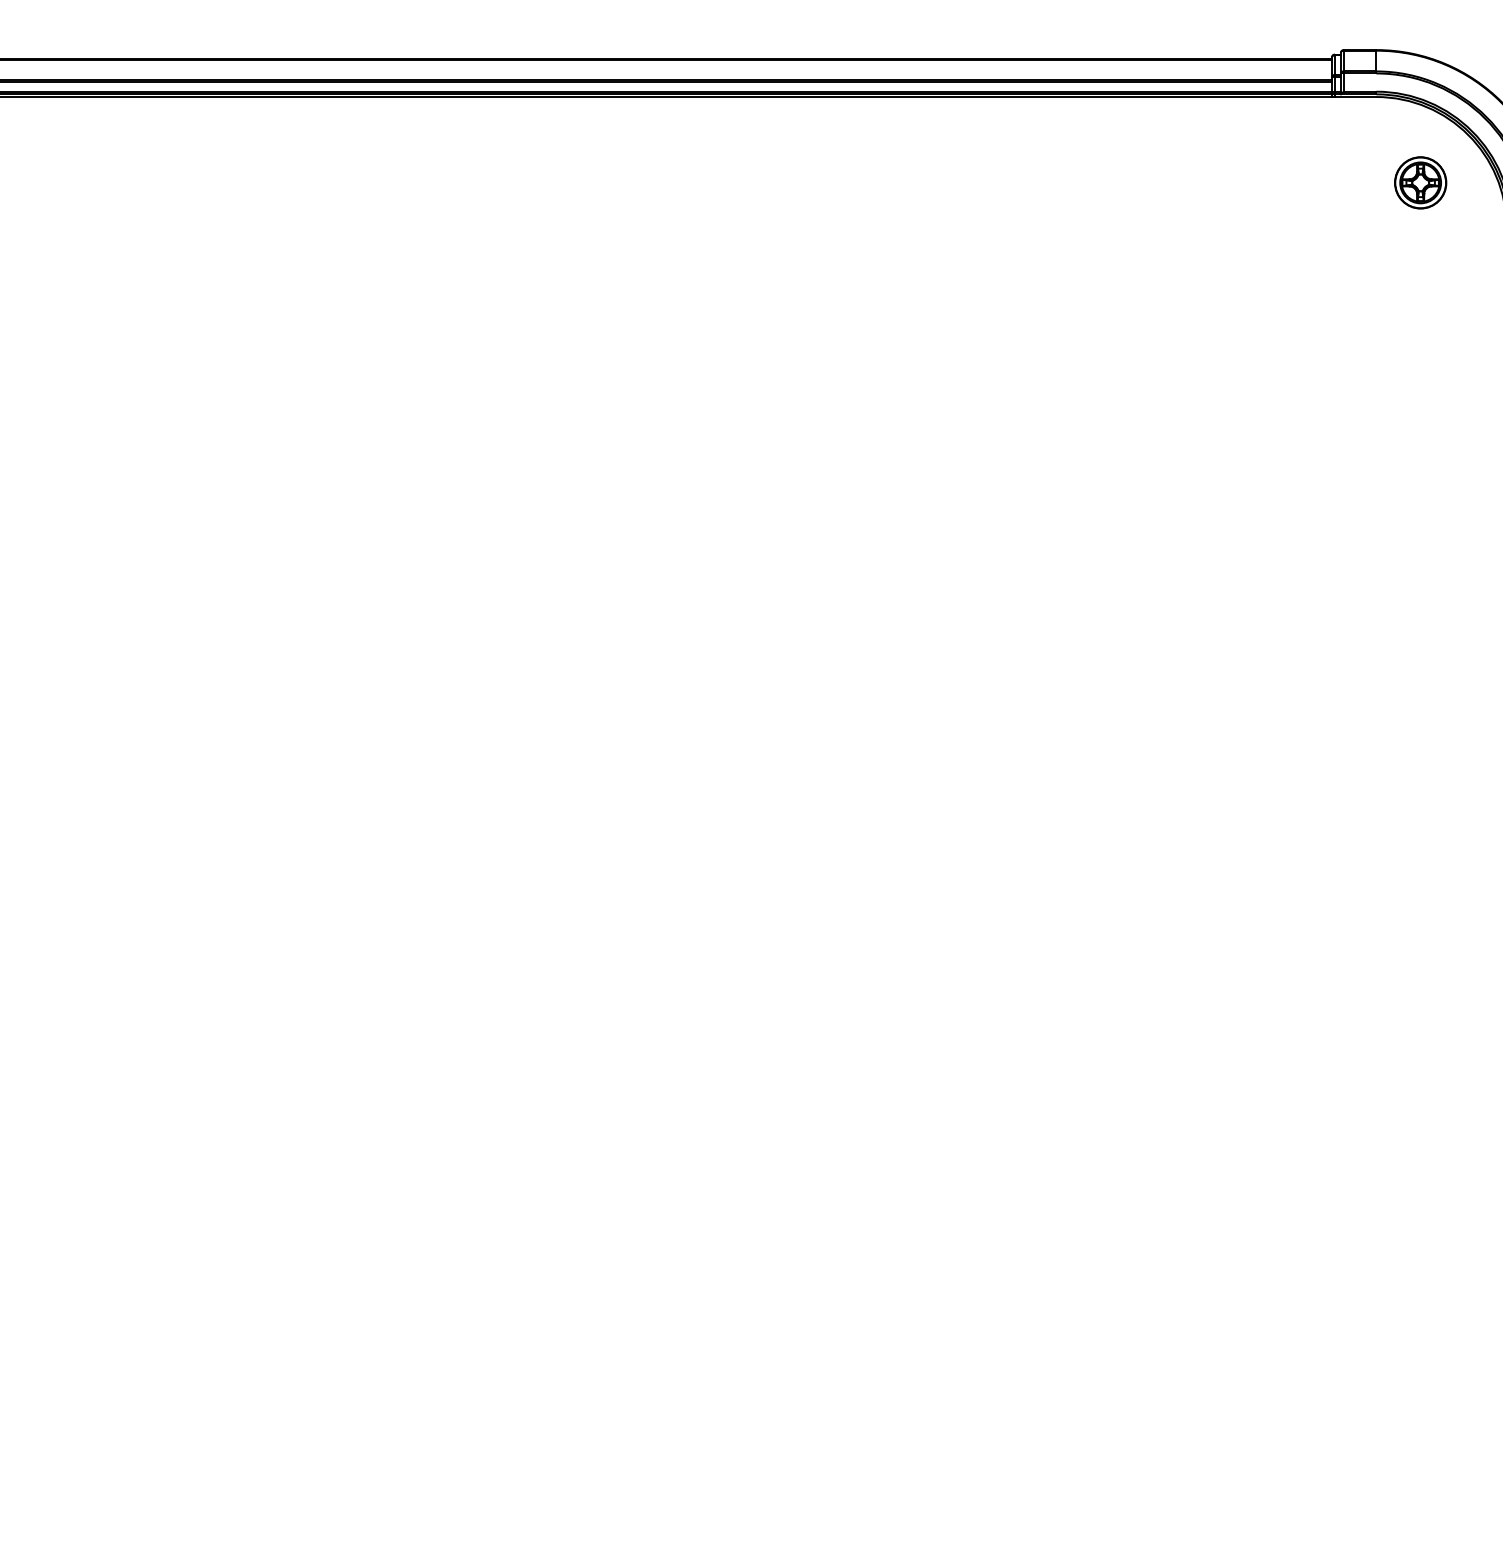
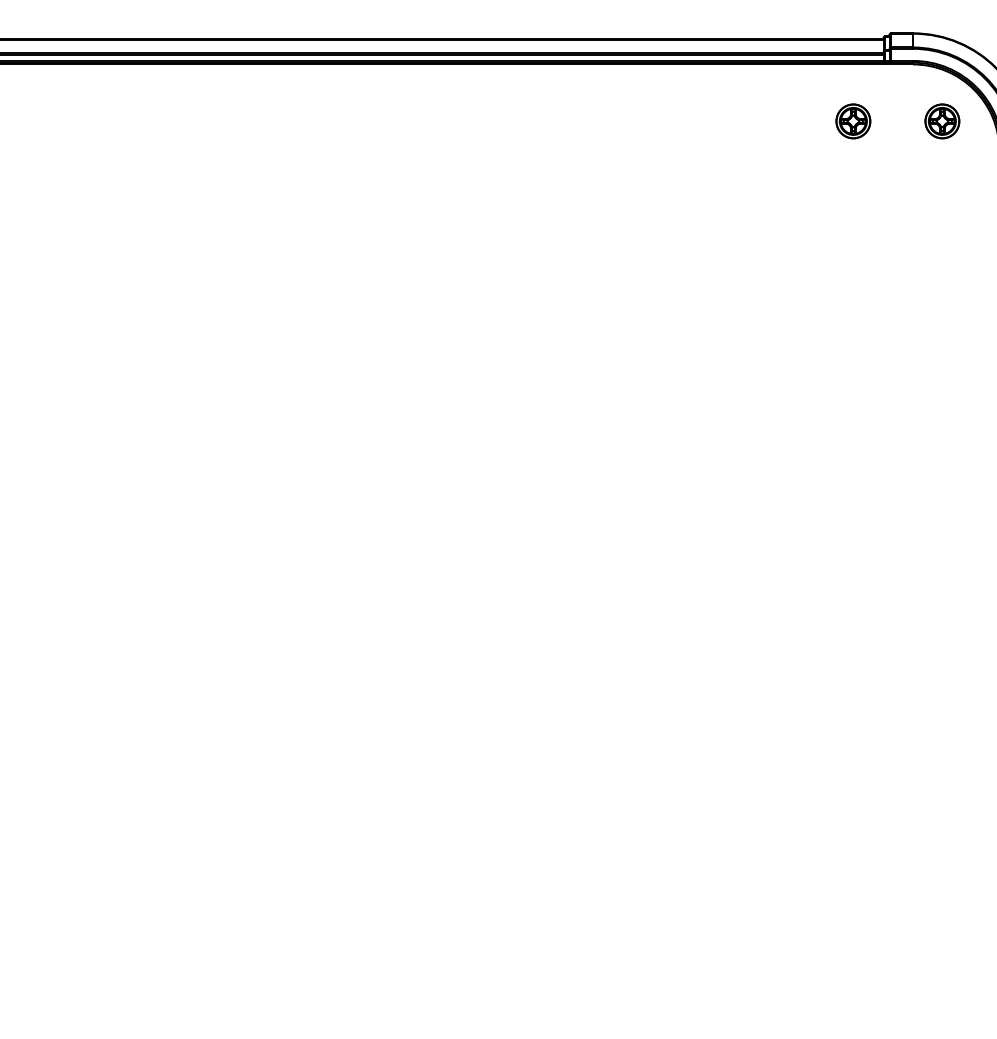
part: (1286, 183) -> (853, 121), added

